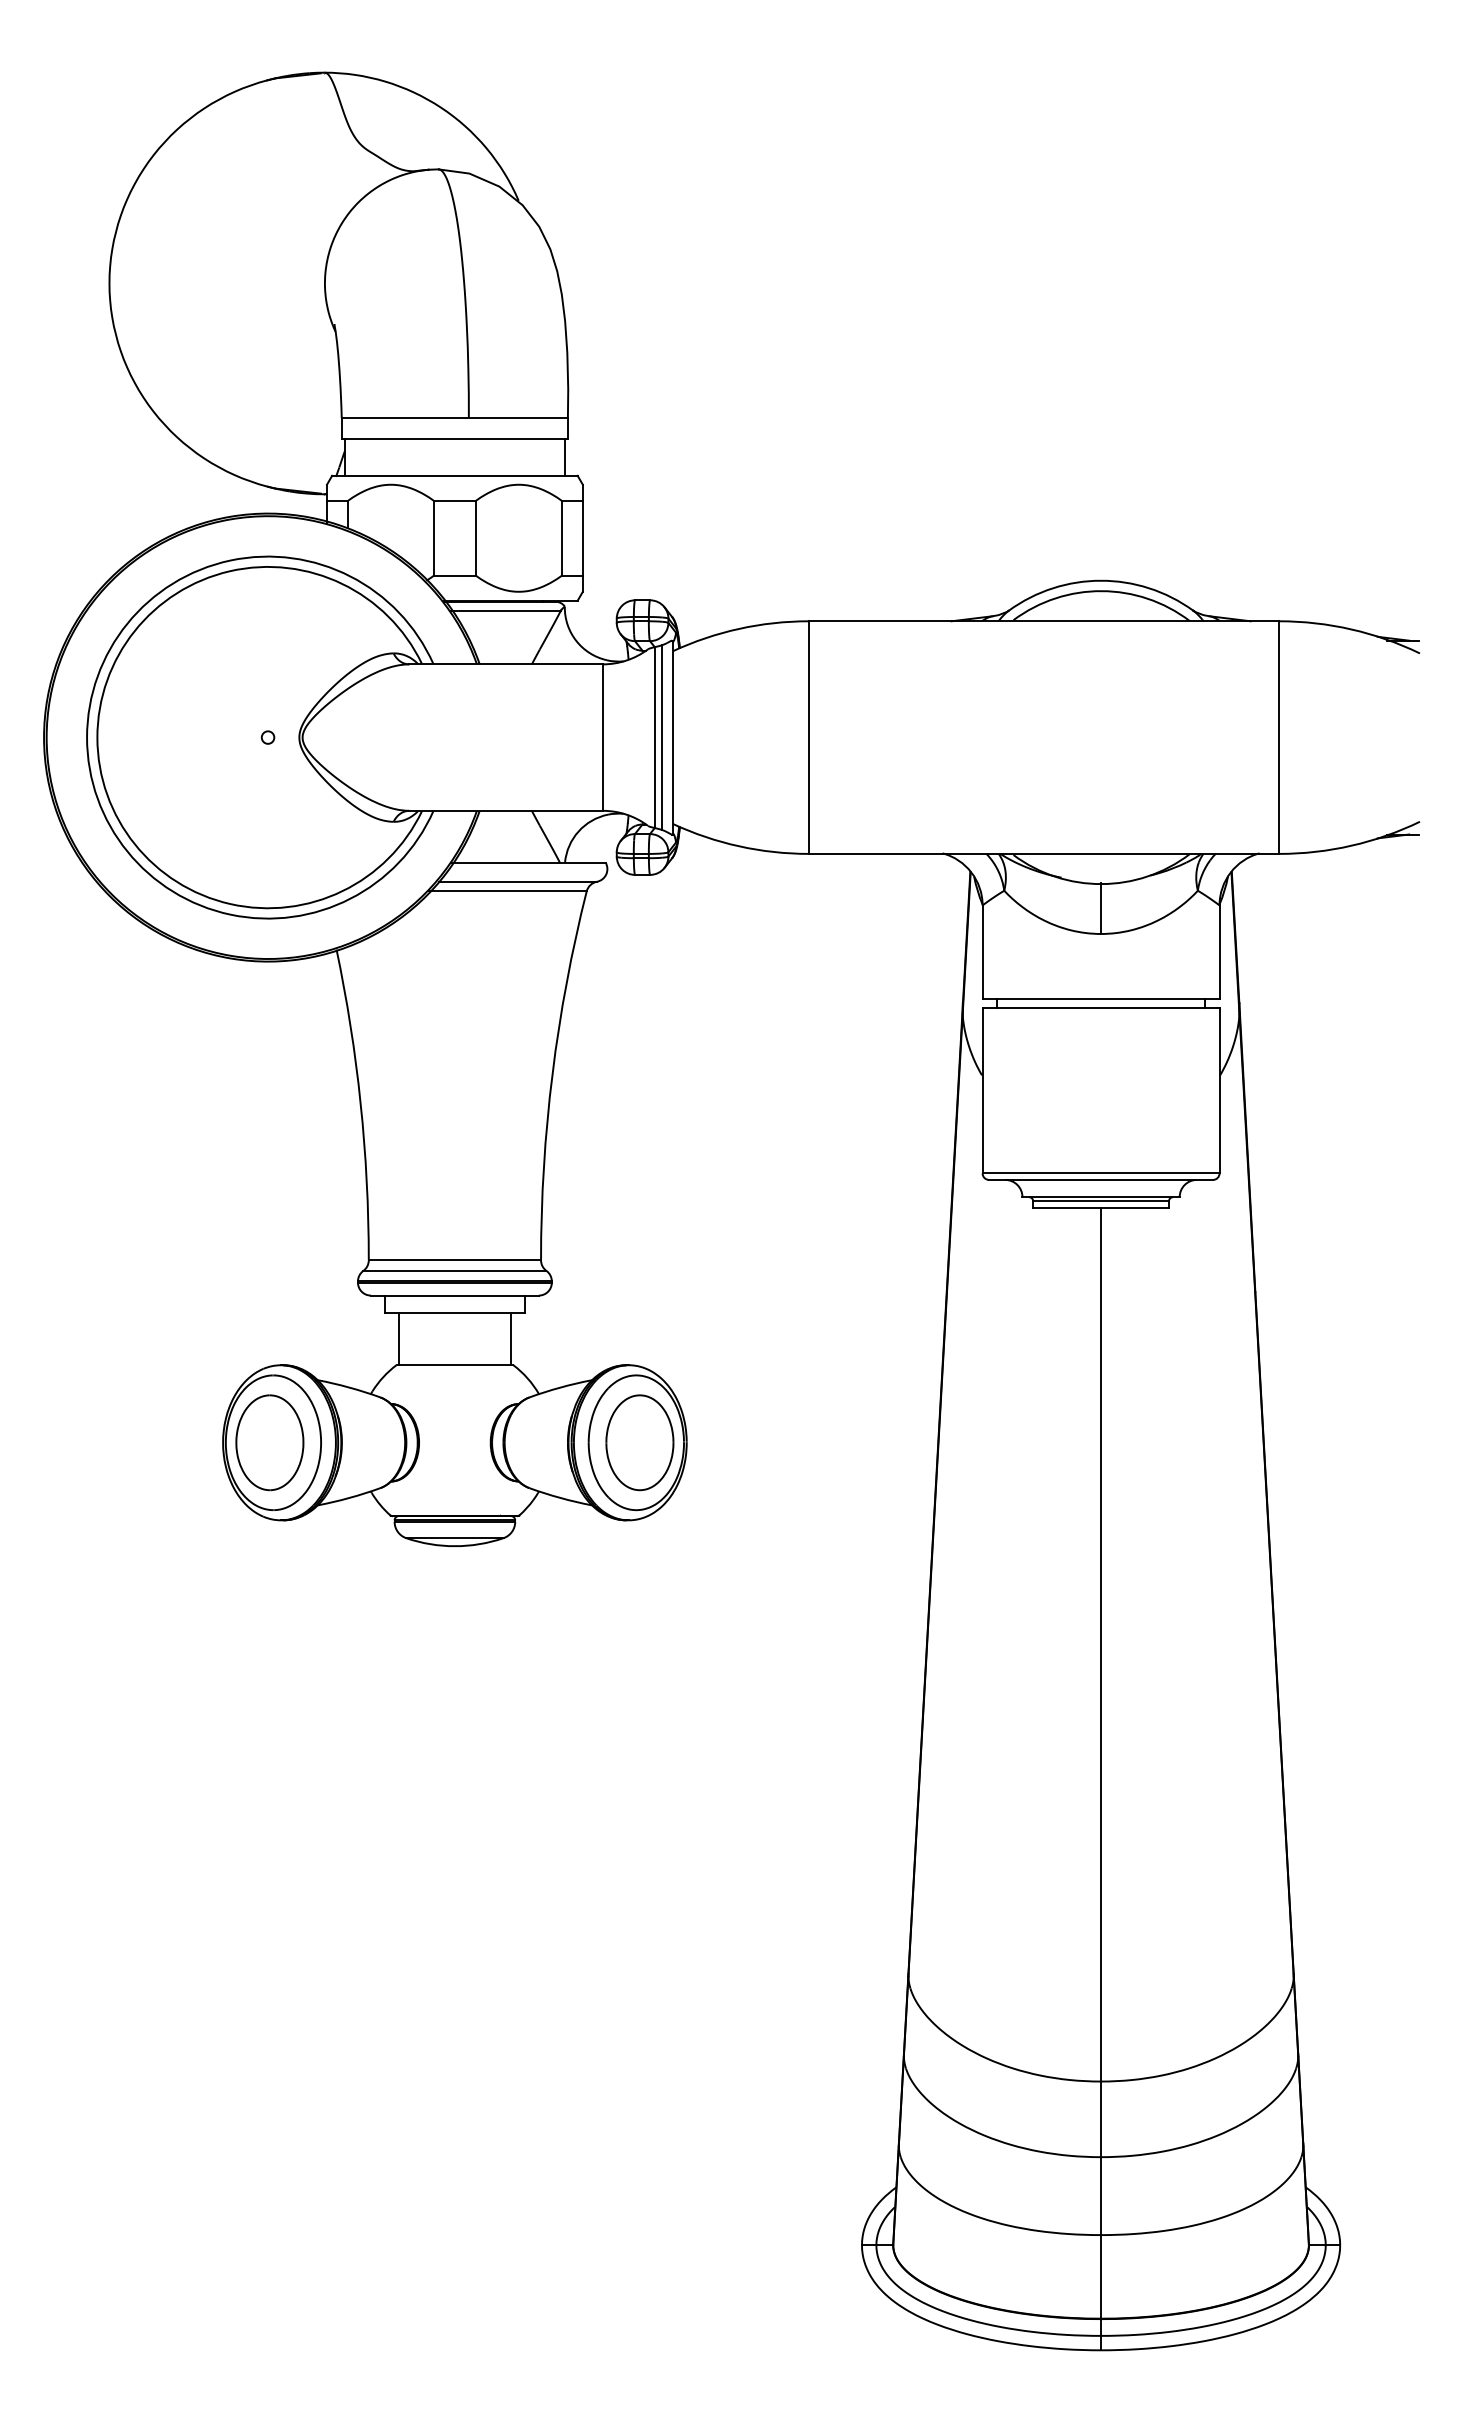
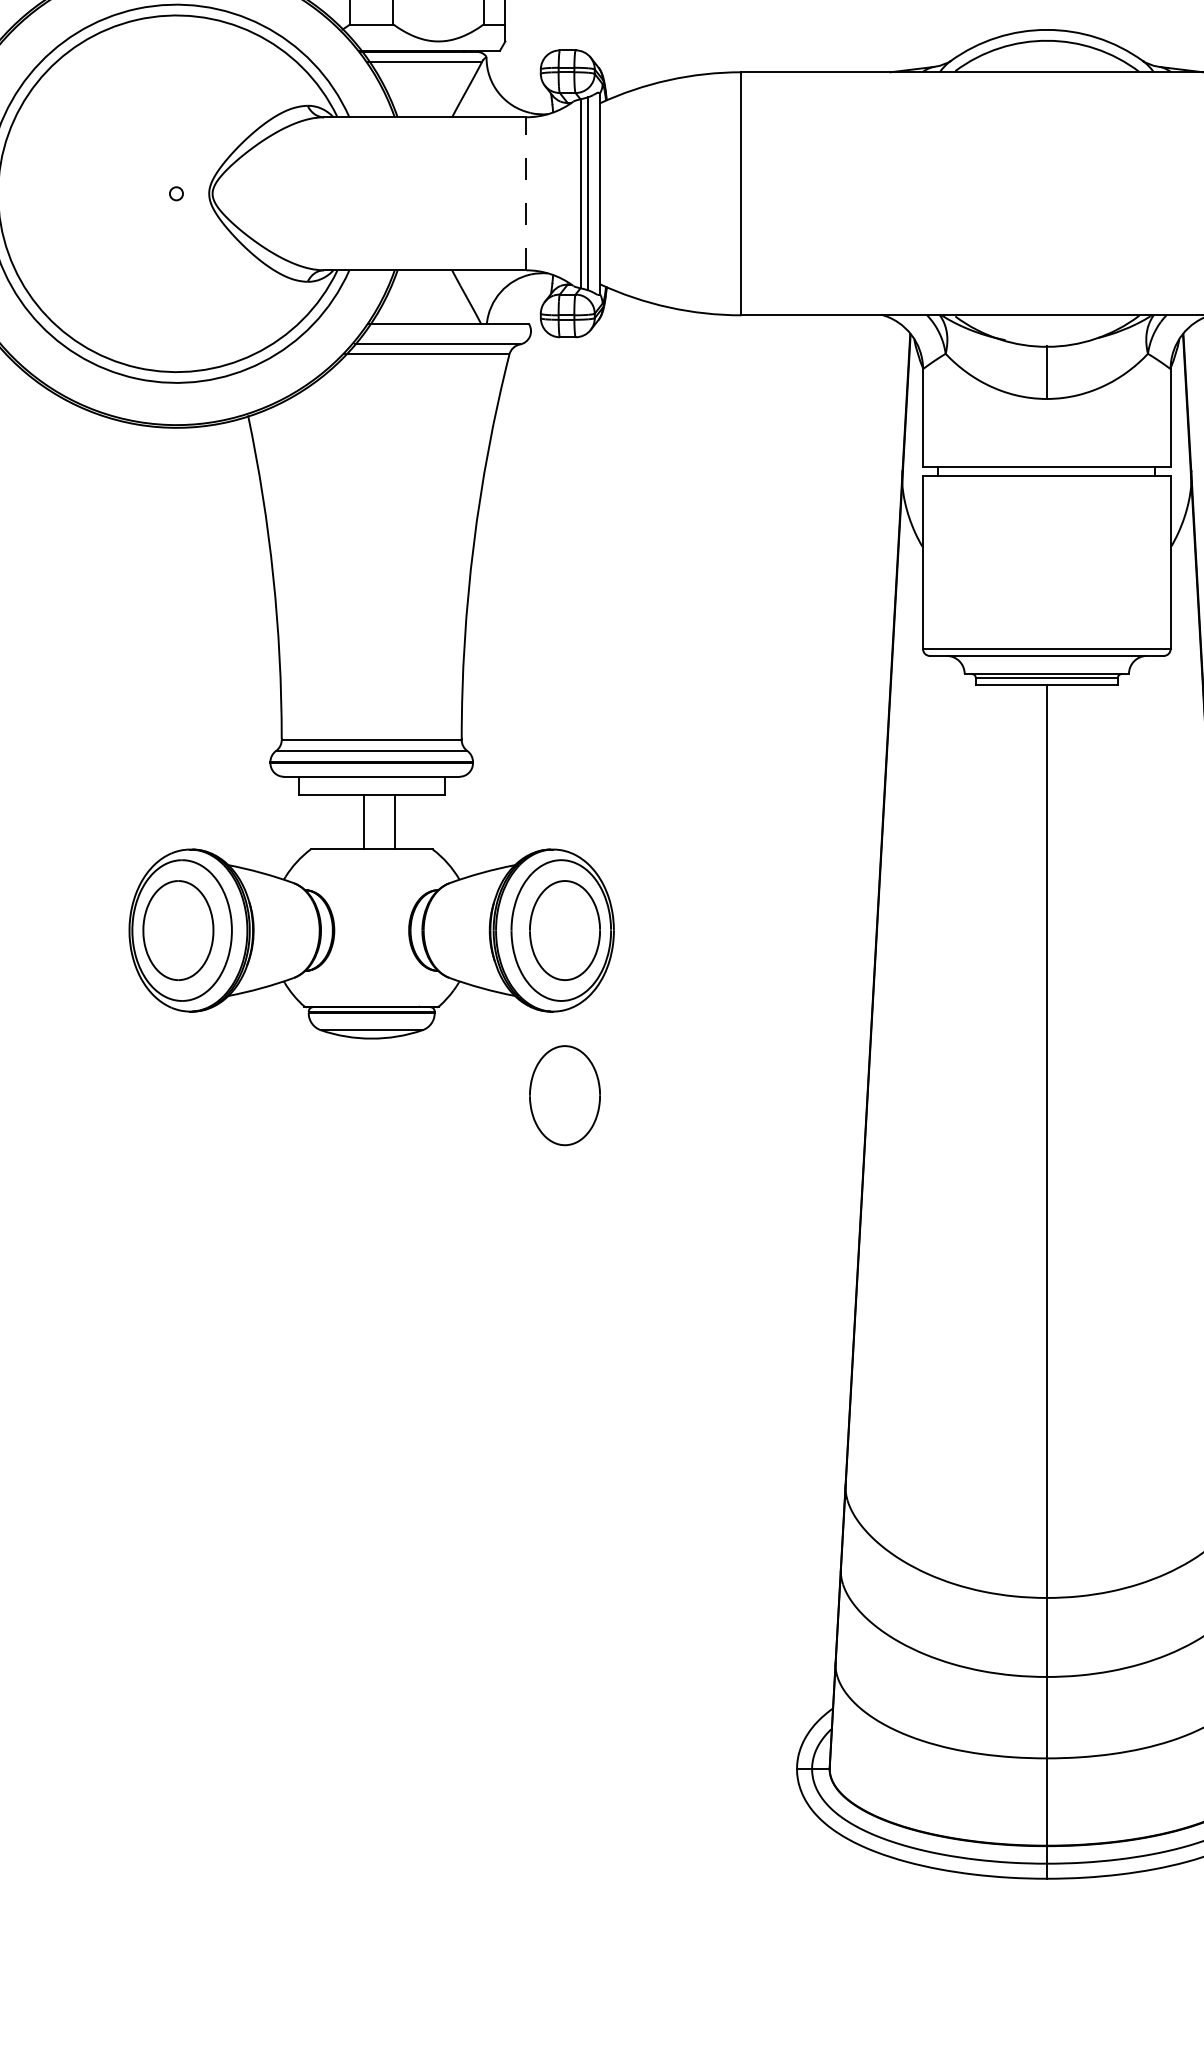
line: (602, 737) -> (525, 193), solid -> dashed
line: (399, 1338) -> (395, 821), moved
line: (510, 1338) -> (363, 821), moved
part: (639, 1600) -> (564, 1095), added

